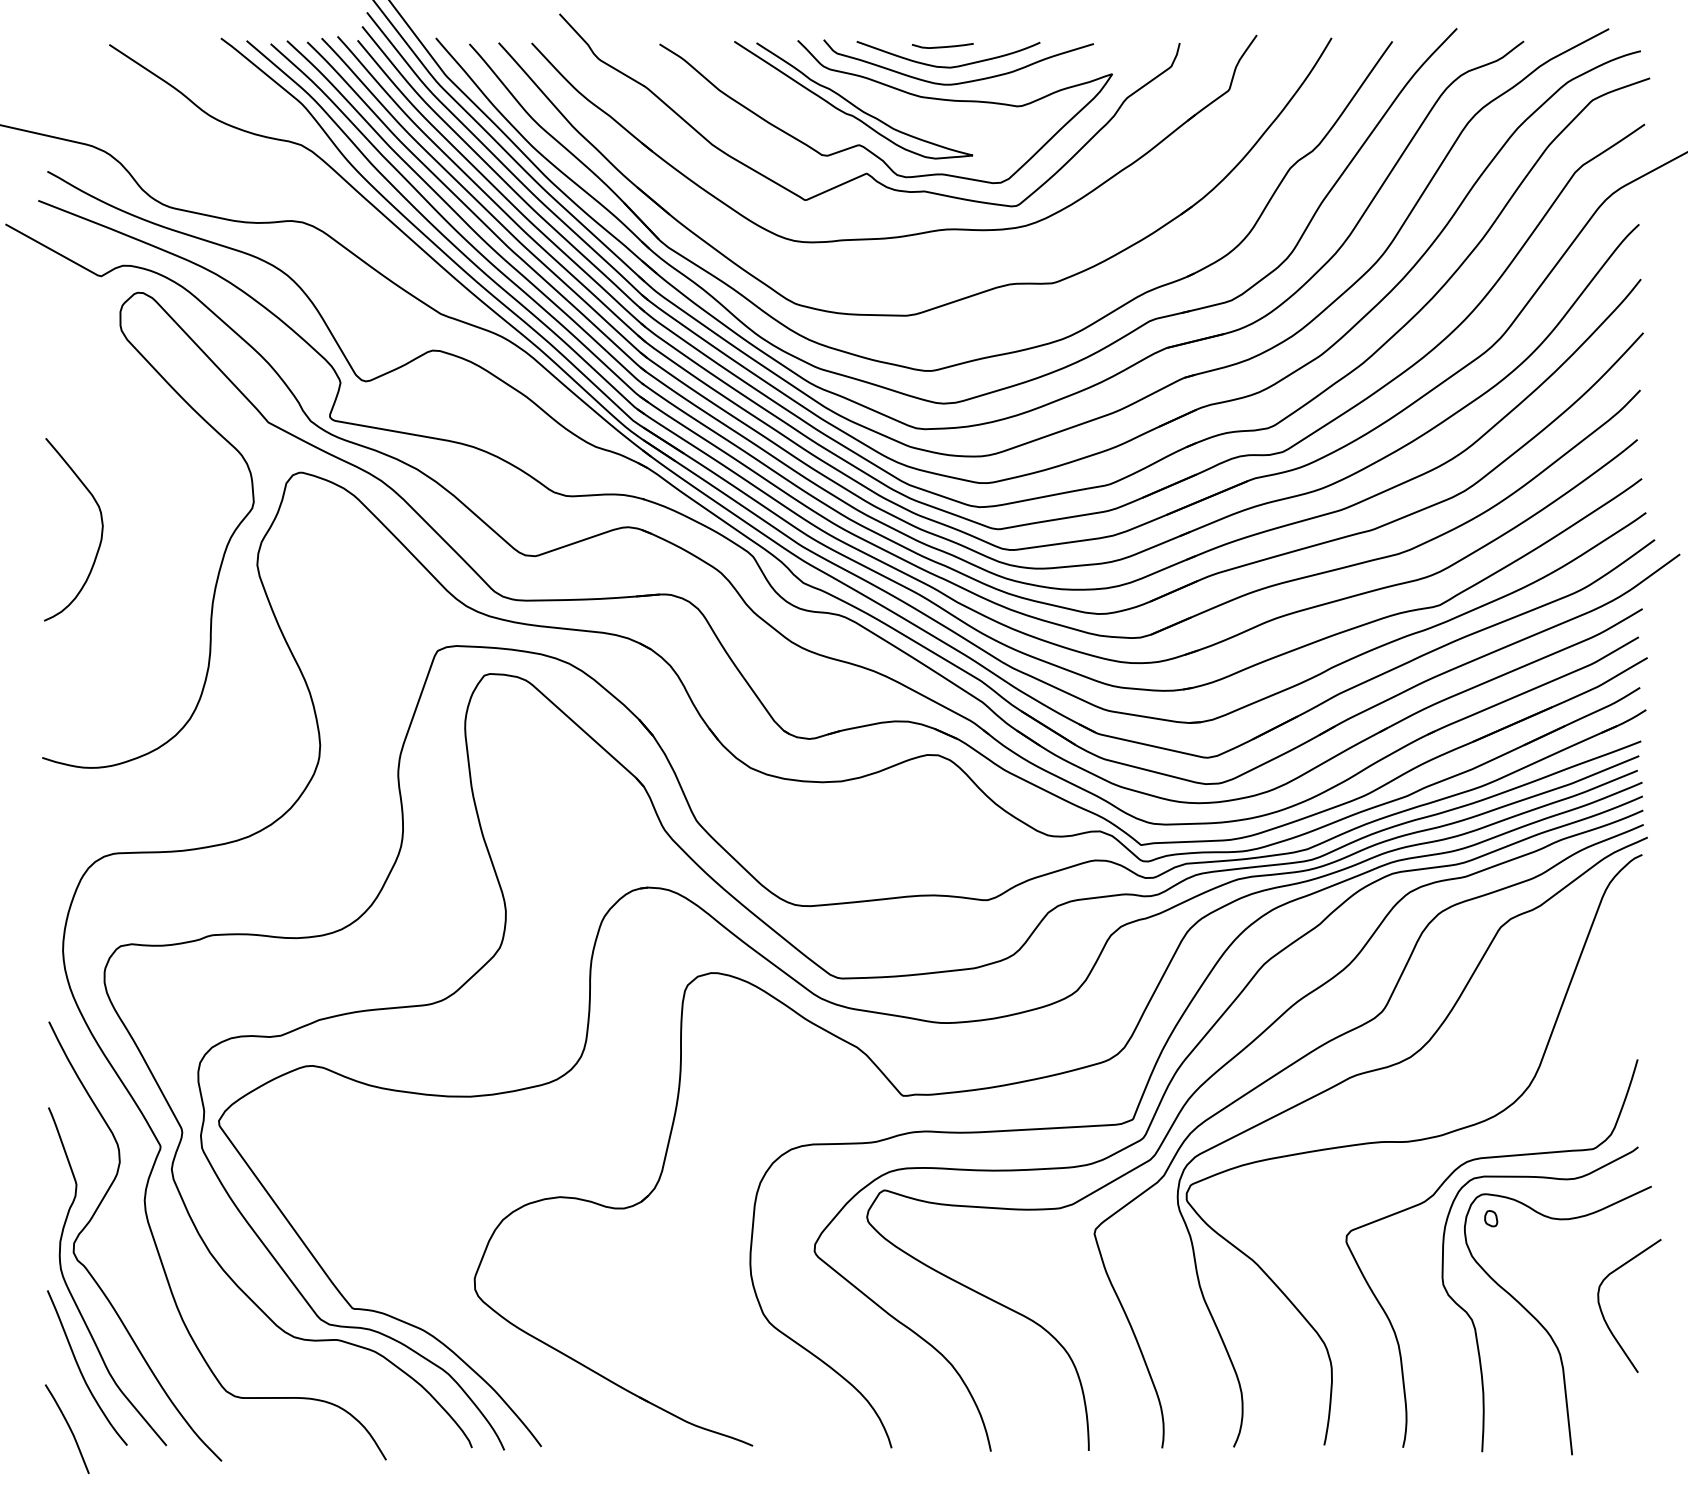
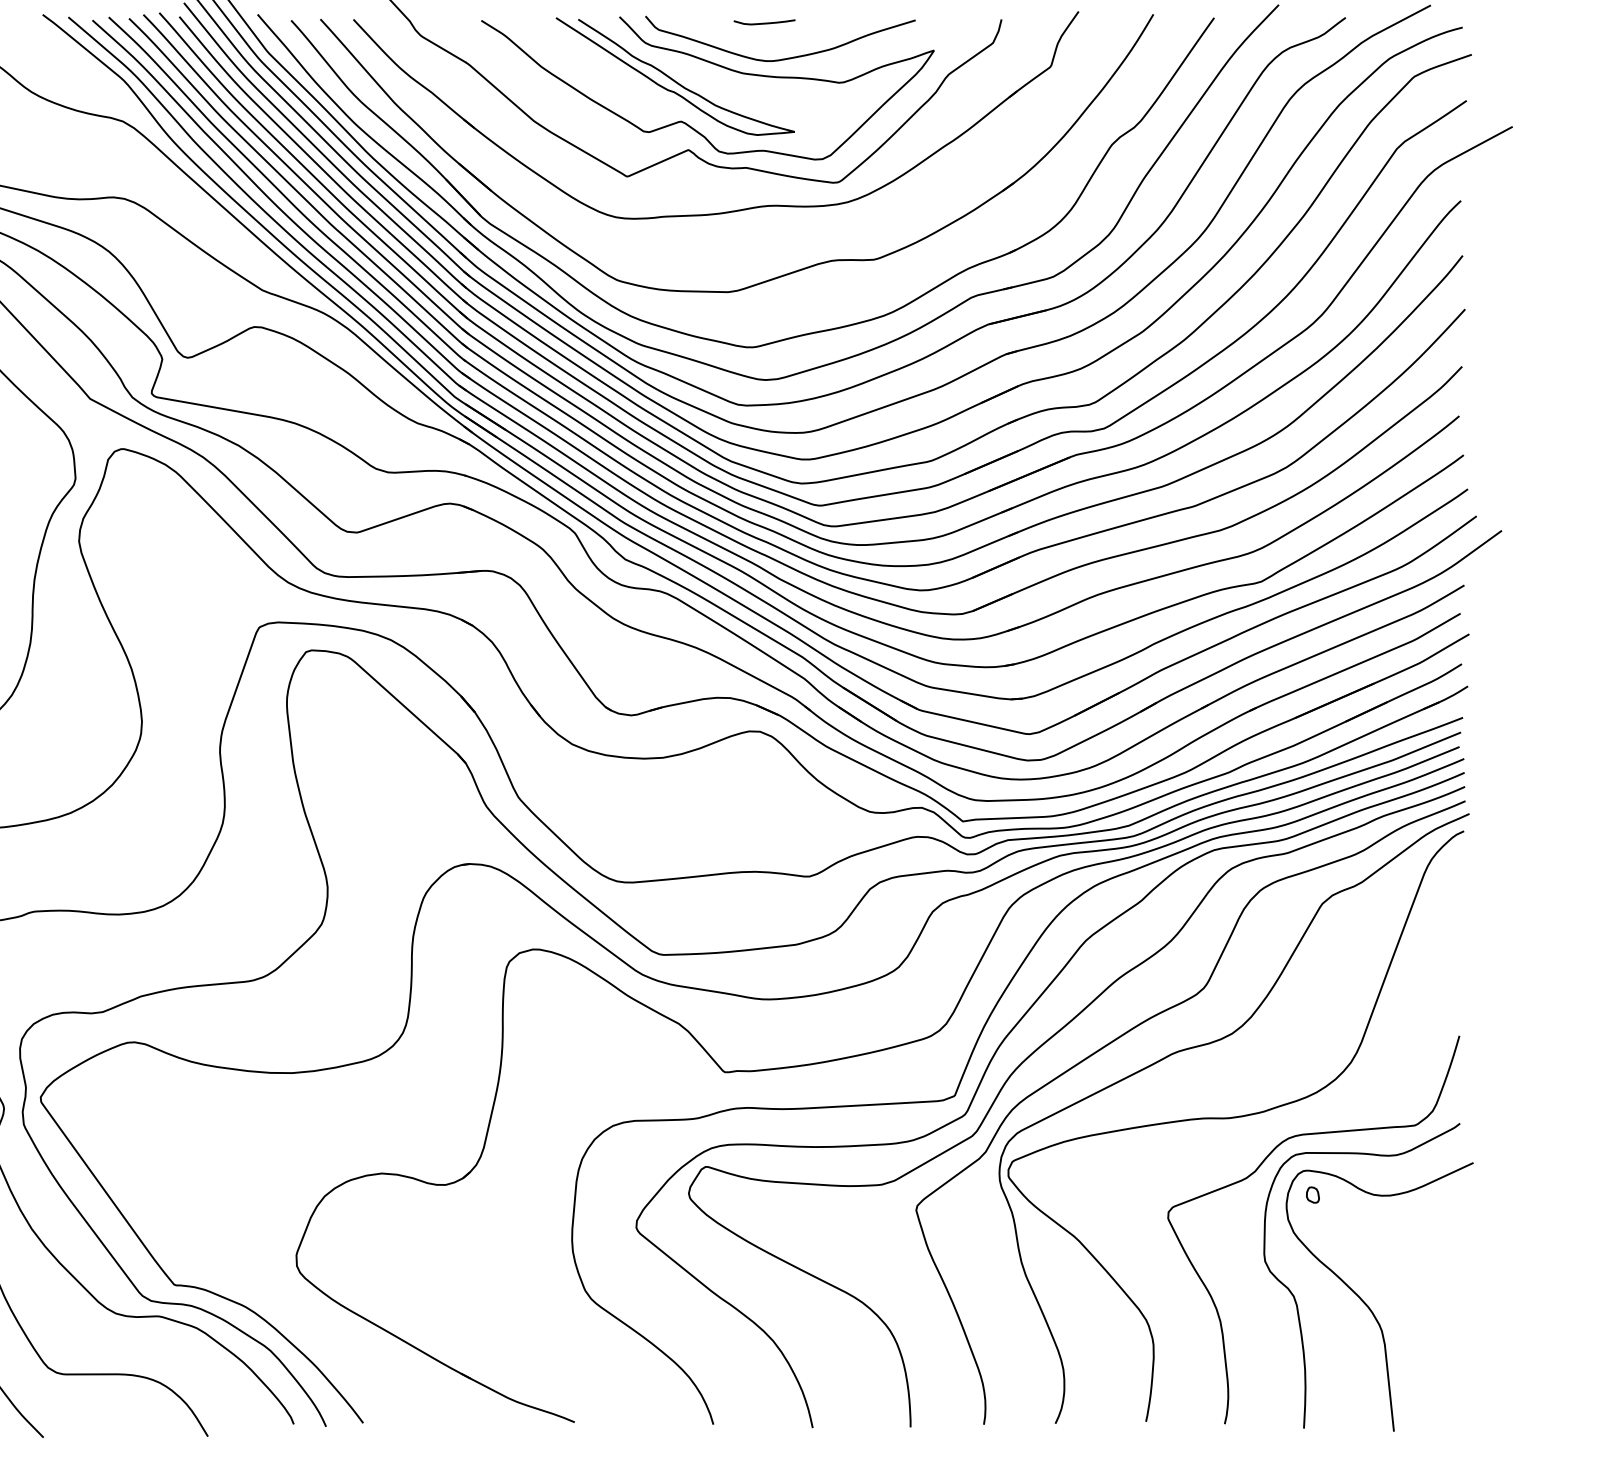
curve: (948, 66) -> (770, 42), removed
curve: (1603, 1313) -> (1425, 1289), removed

